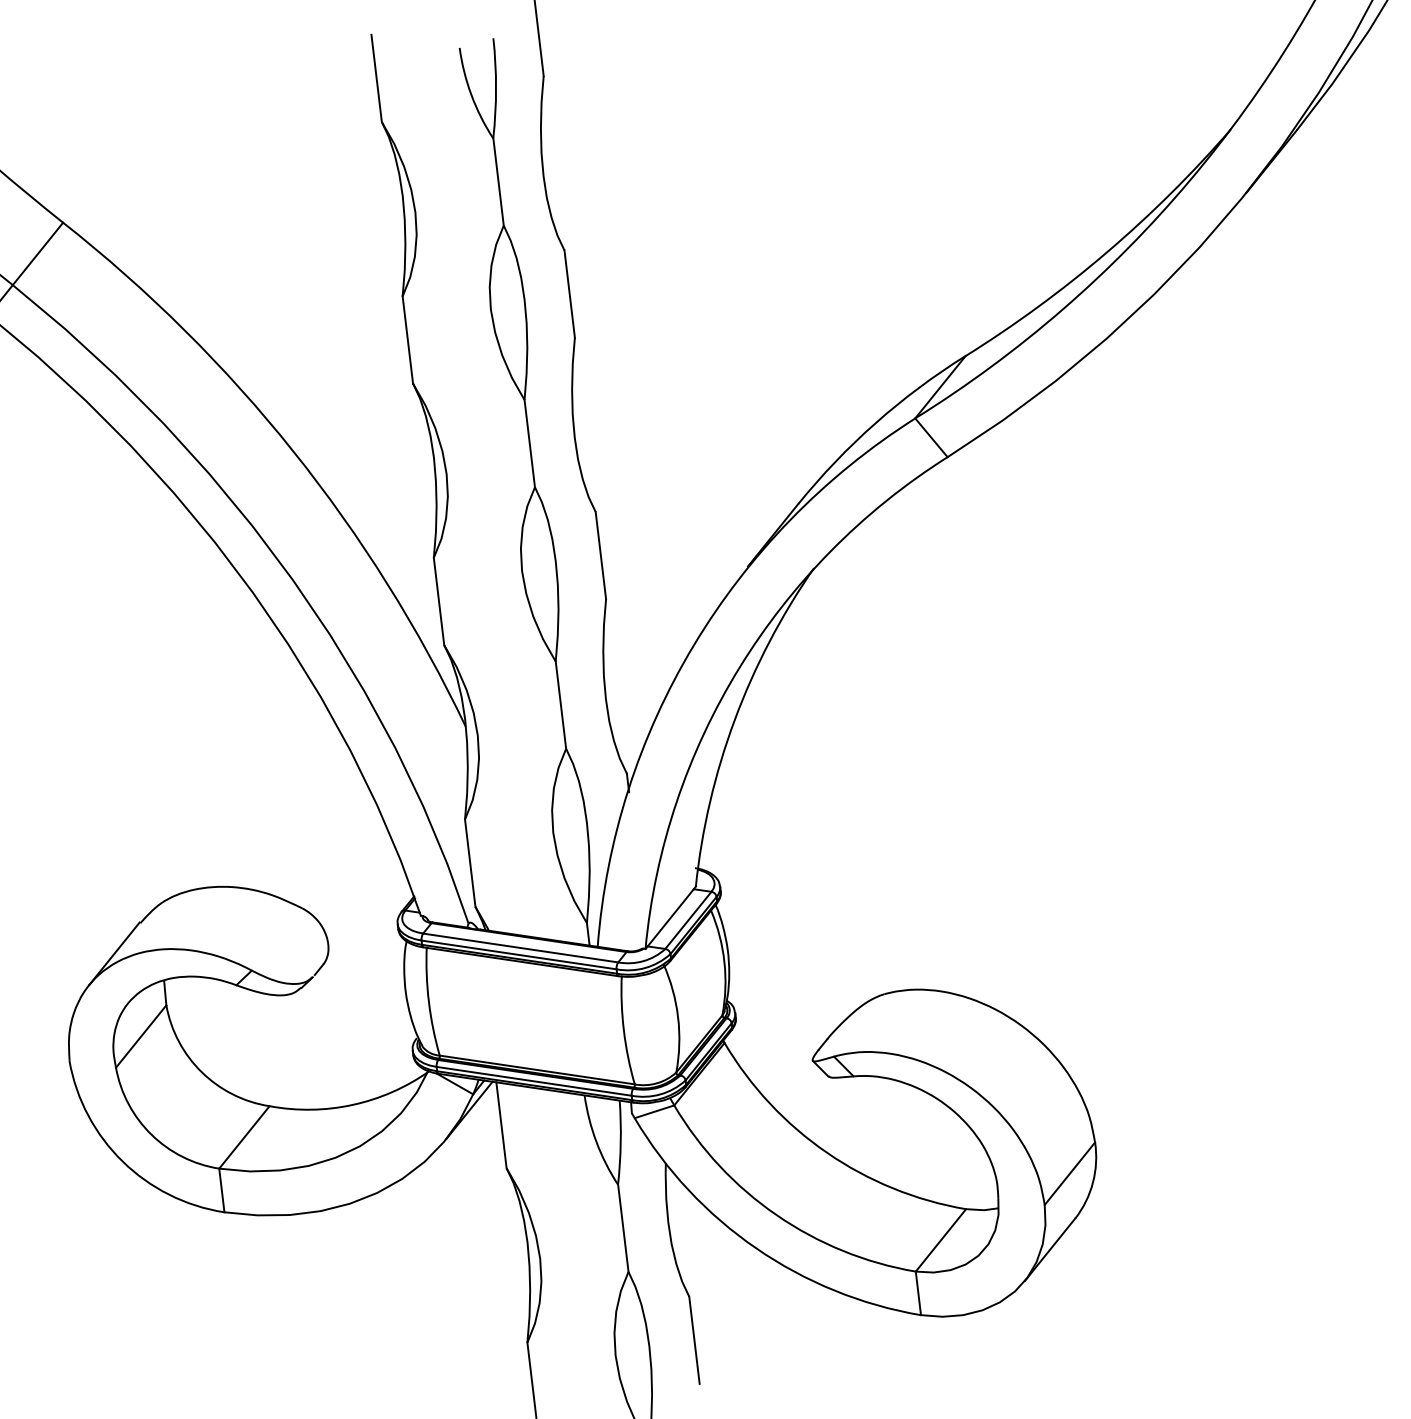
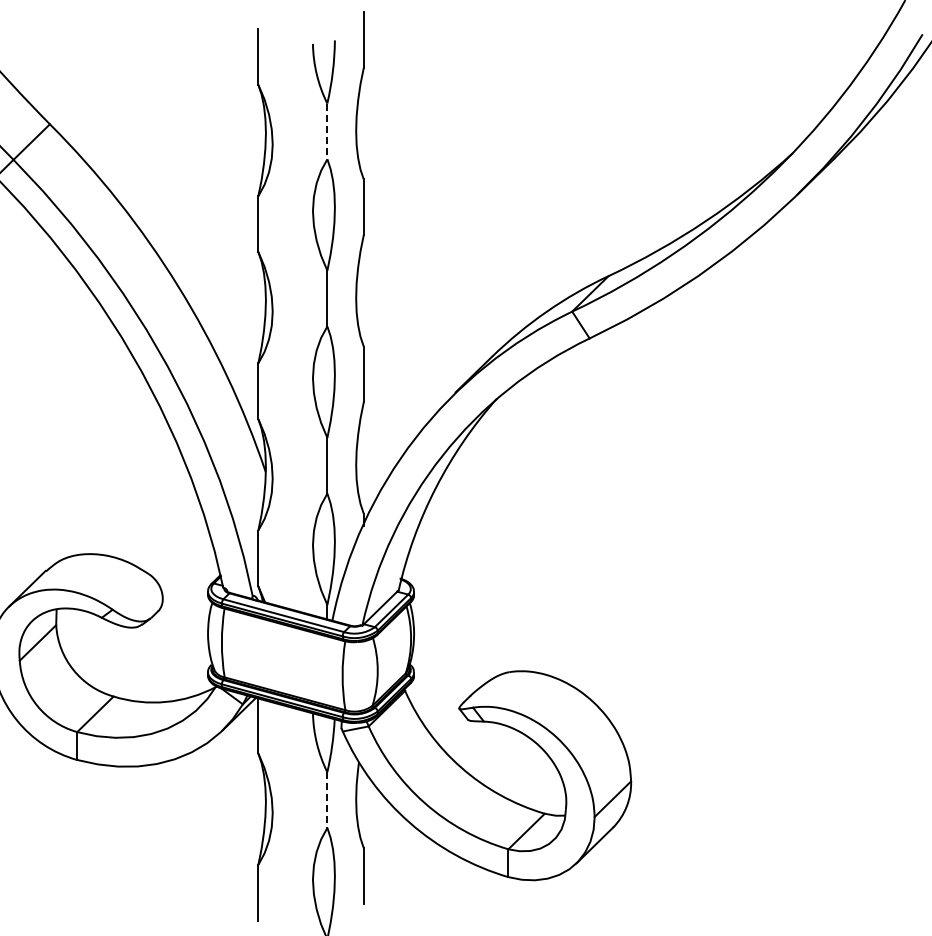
line: (498, 182) -> (327, 131), solid -> dashed
line: (623, 1229) -> (327, 800), solid -> dashed

